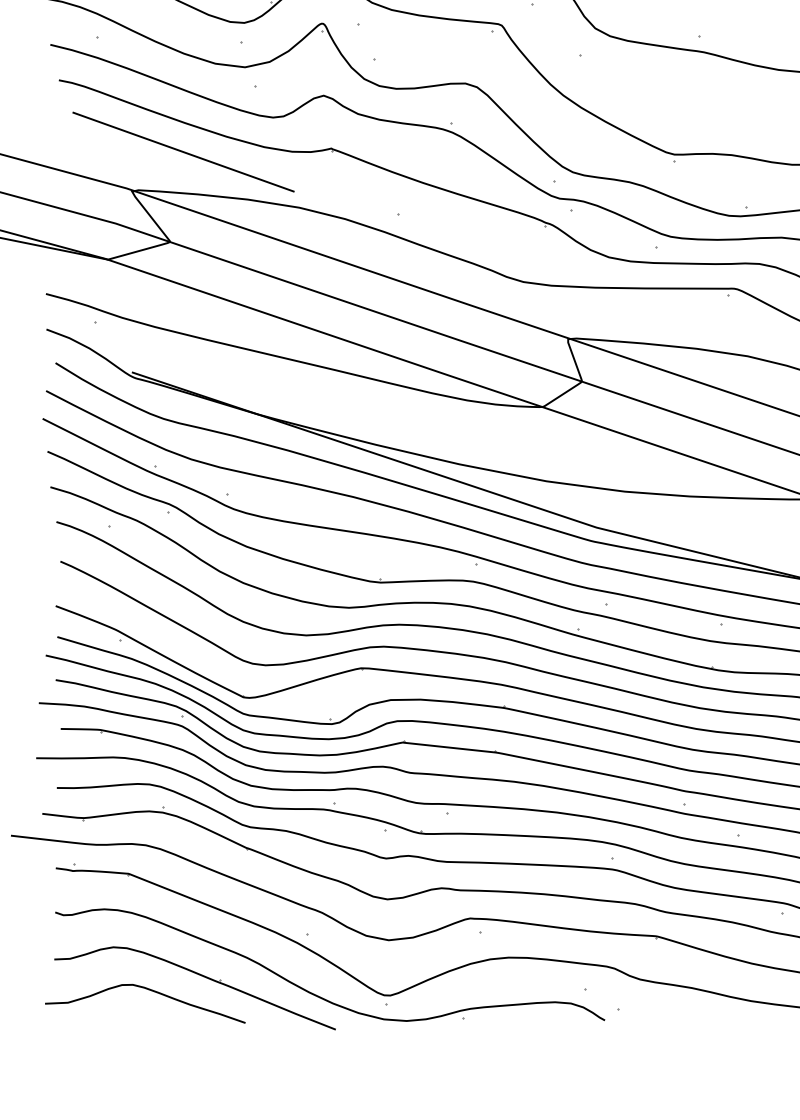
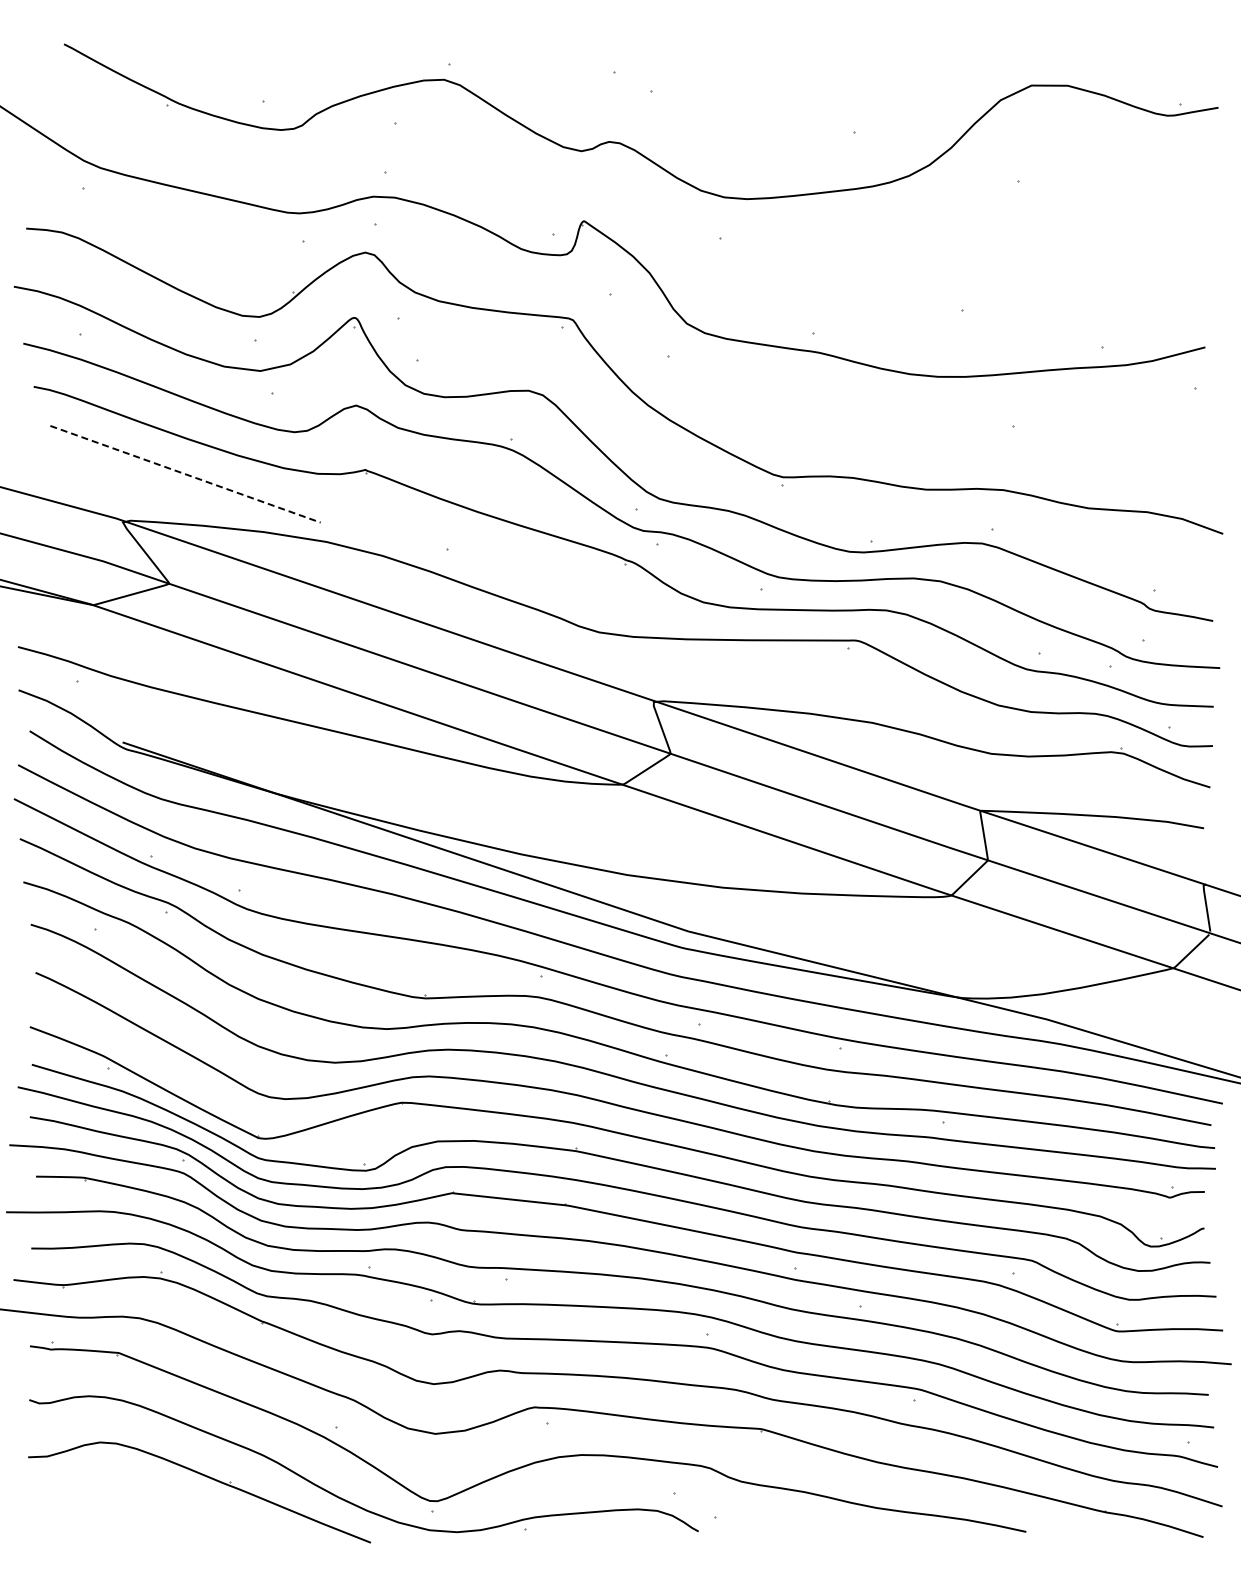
line: (183, 152) -> (185, 474), solid -> dashed
curve: (148, 990) -> (142, 1494), removed

